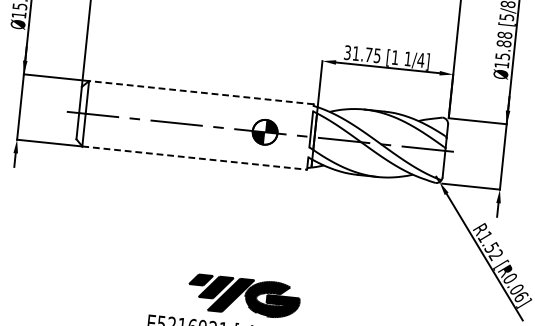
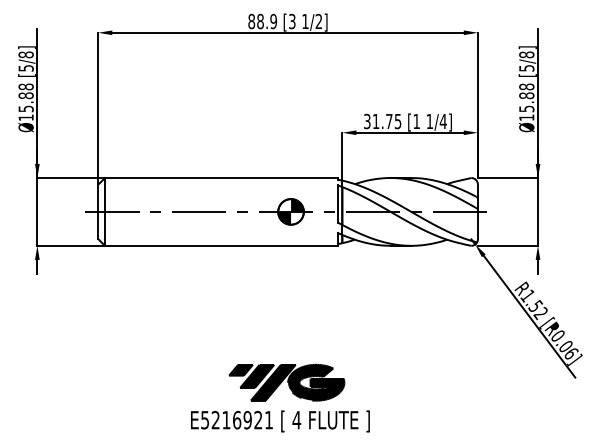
line: (201, 93) -> (221, 178), dashed -> solid
line: (194, 157) -> (221, 245), dashed -> solid

